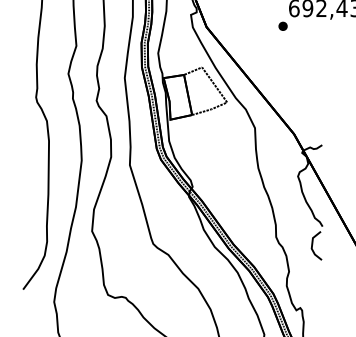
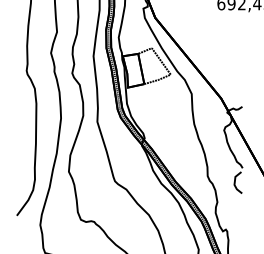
part: (282, 25) -> (212, 16), removed

